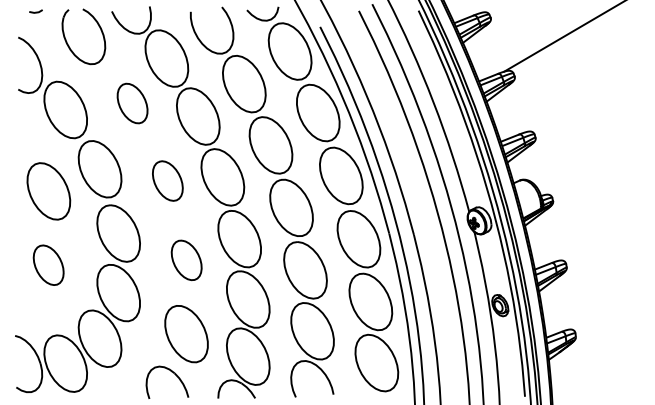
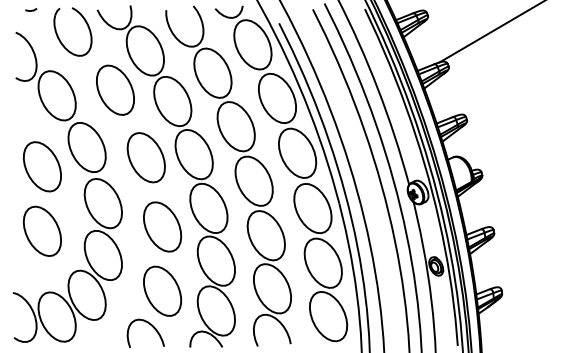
part: (132, 102) -> (115, 89), size x1.43
part: (167, 180) -> (145, 157), size x1.43
part: (186, 259) -> (162, 226), size x1.43
part: (47, 264) -> (41, 230), size x1.43

